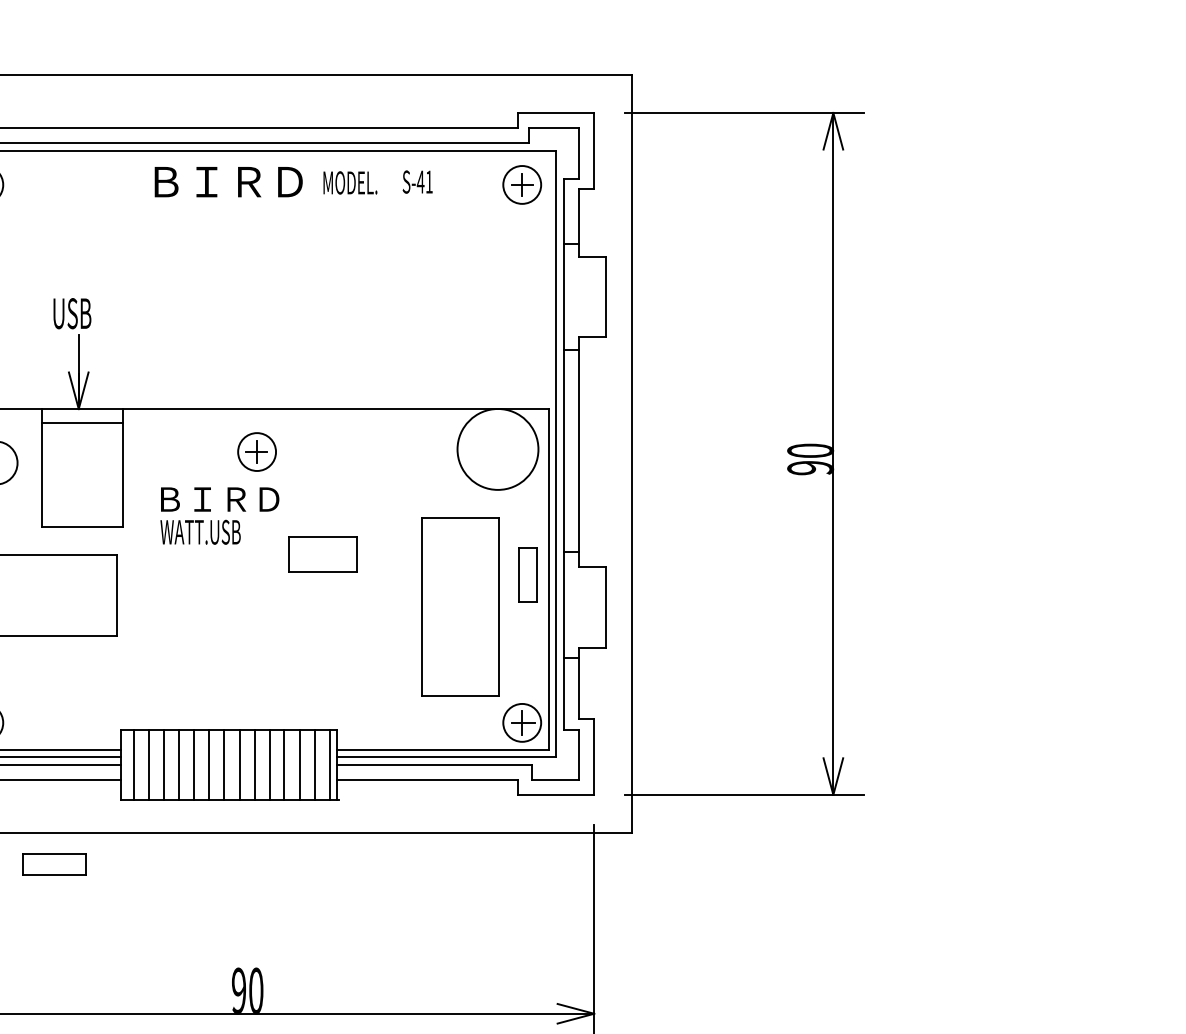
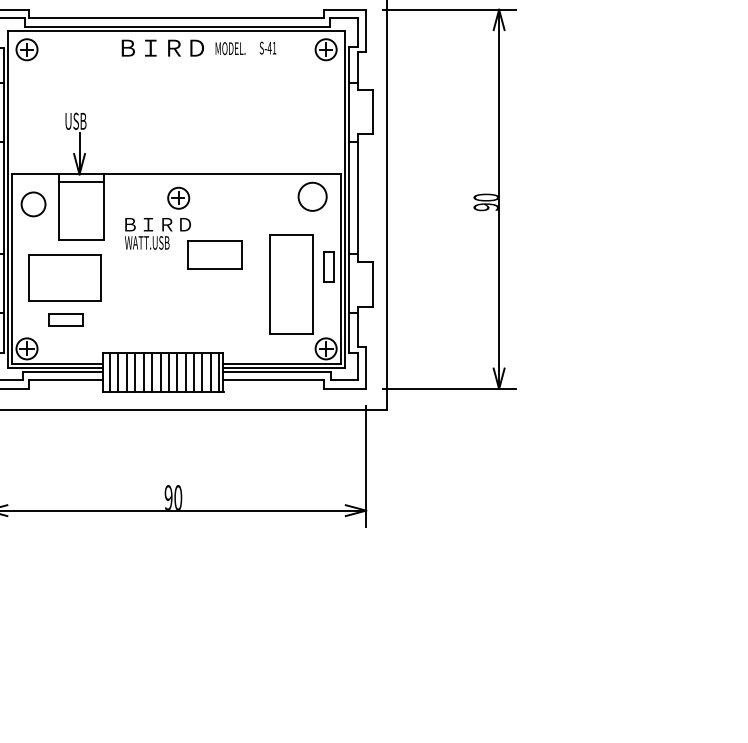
circle: (497, 448) -> (312, 196), size x0.62
part: (321, 553) -> (214, 254), size x1.43
part: (53, 864) -> (65, 319), moved

